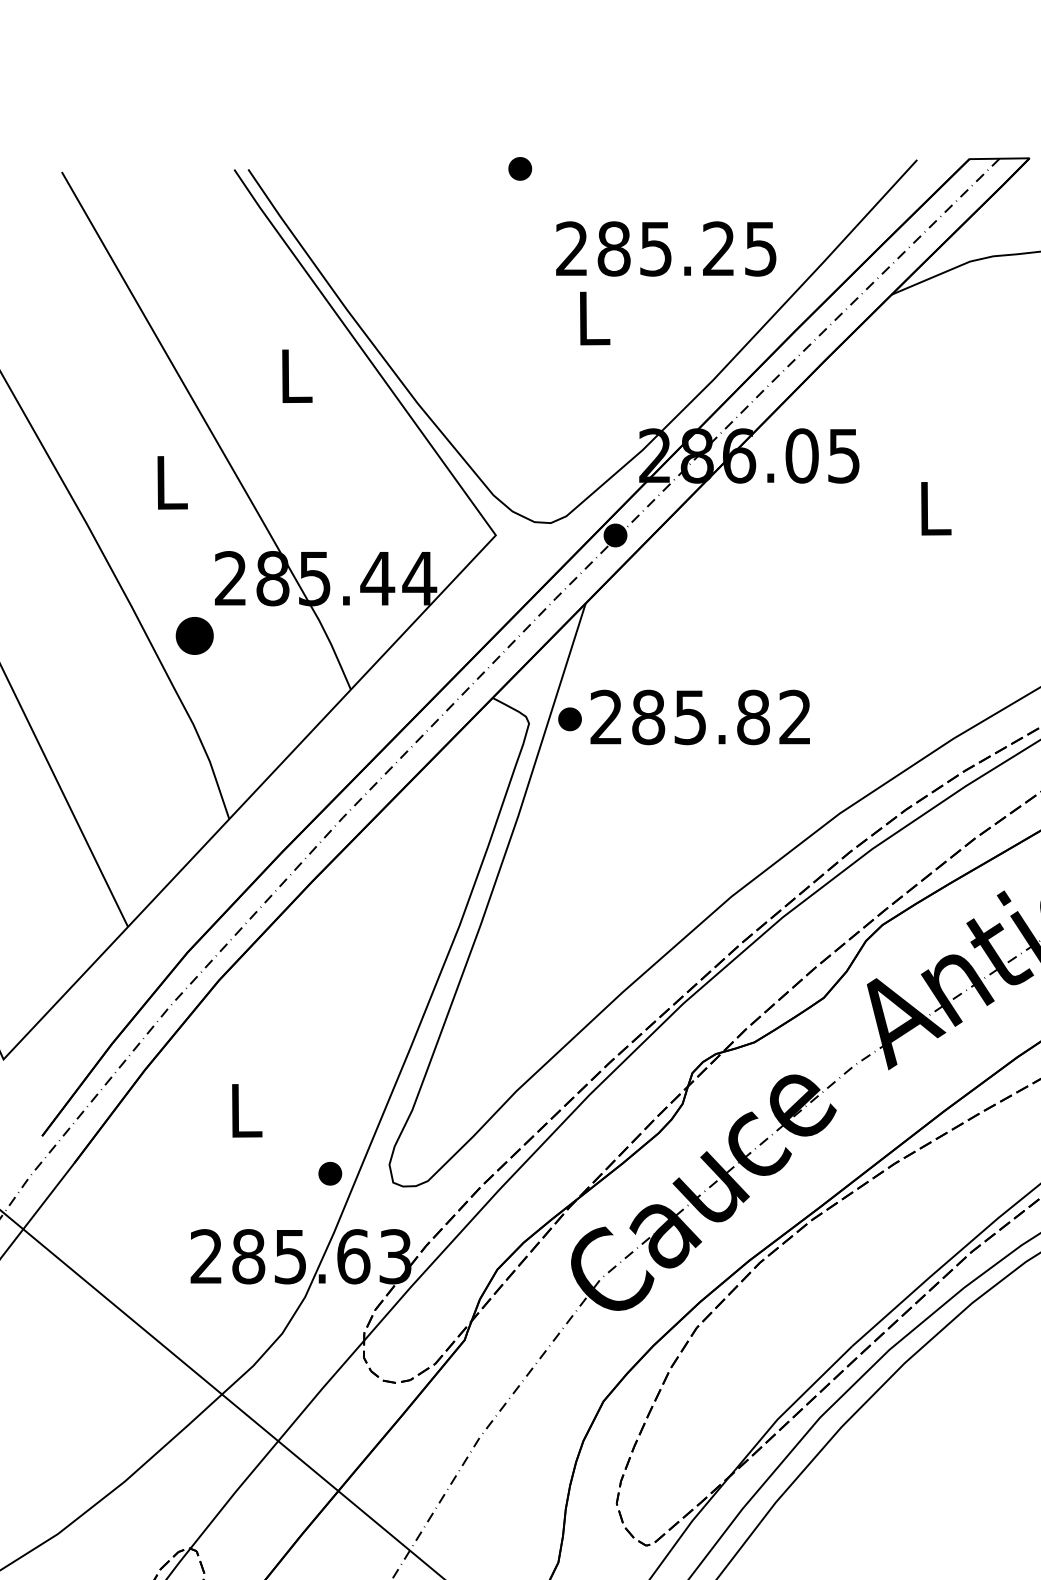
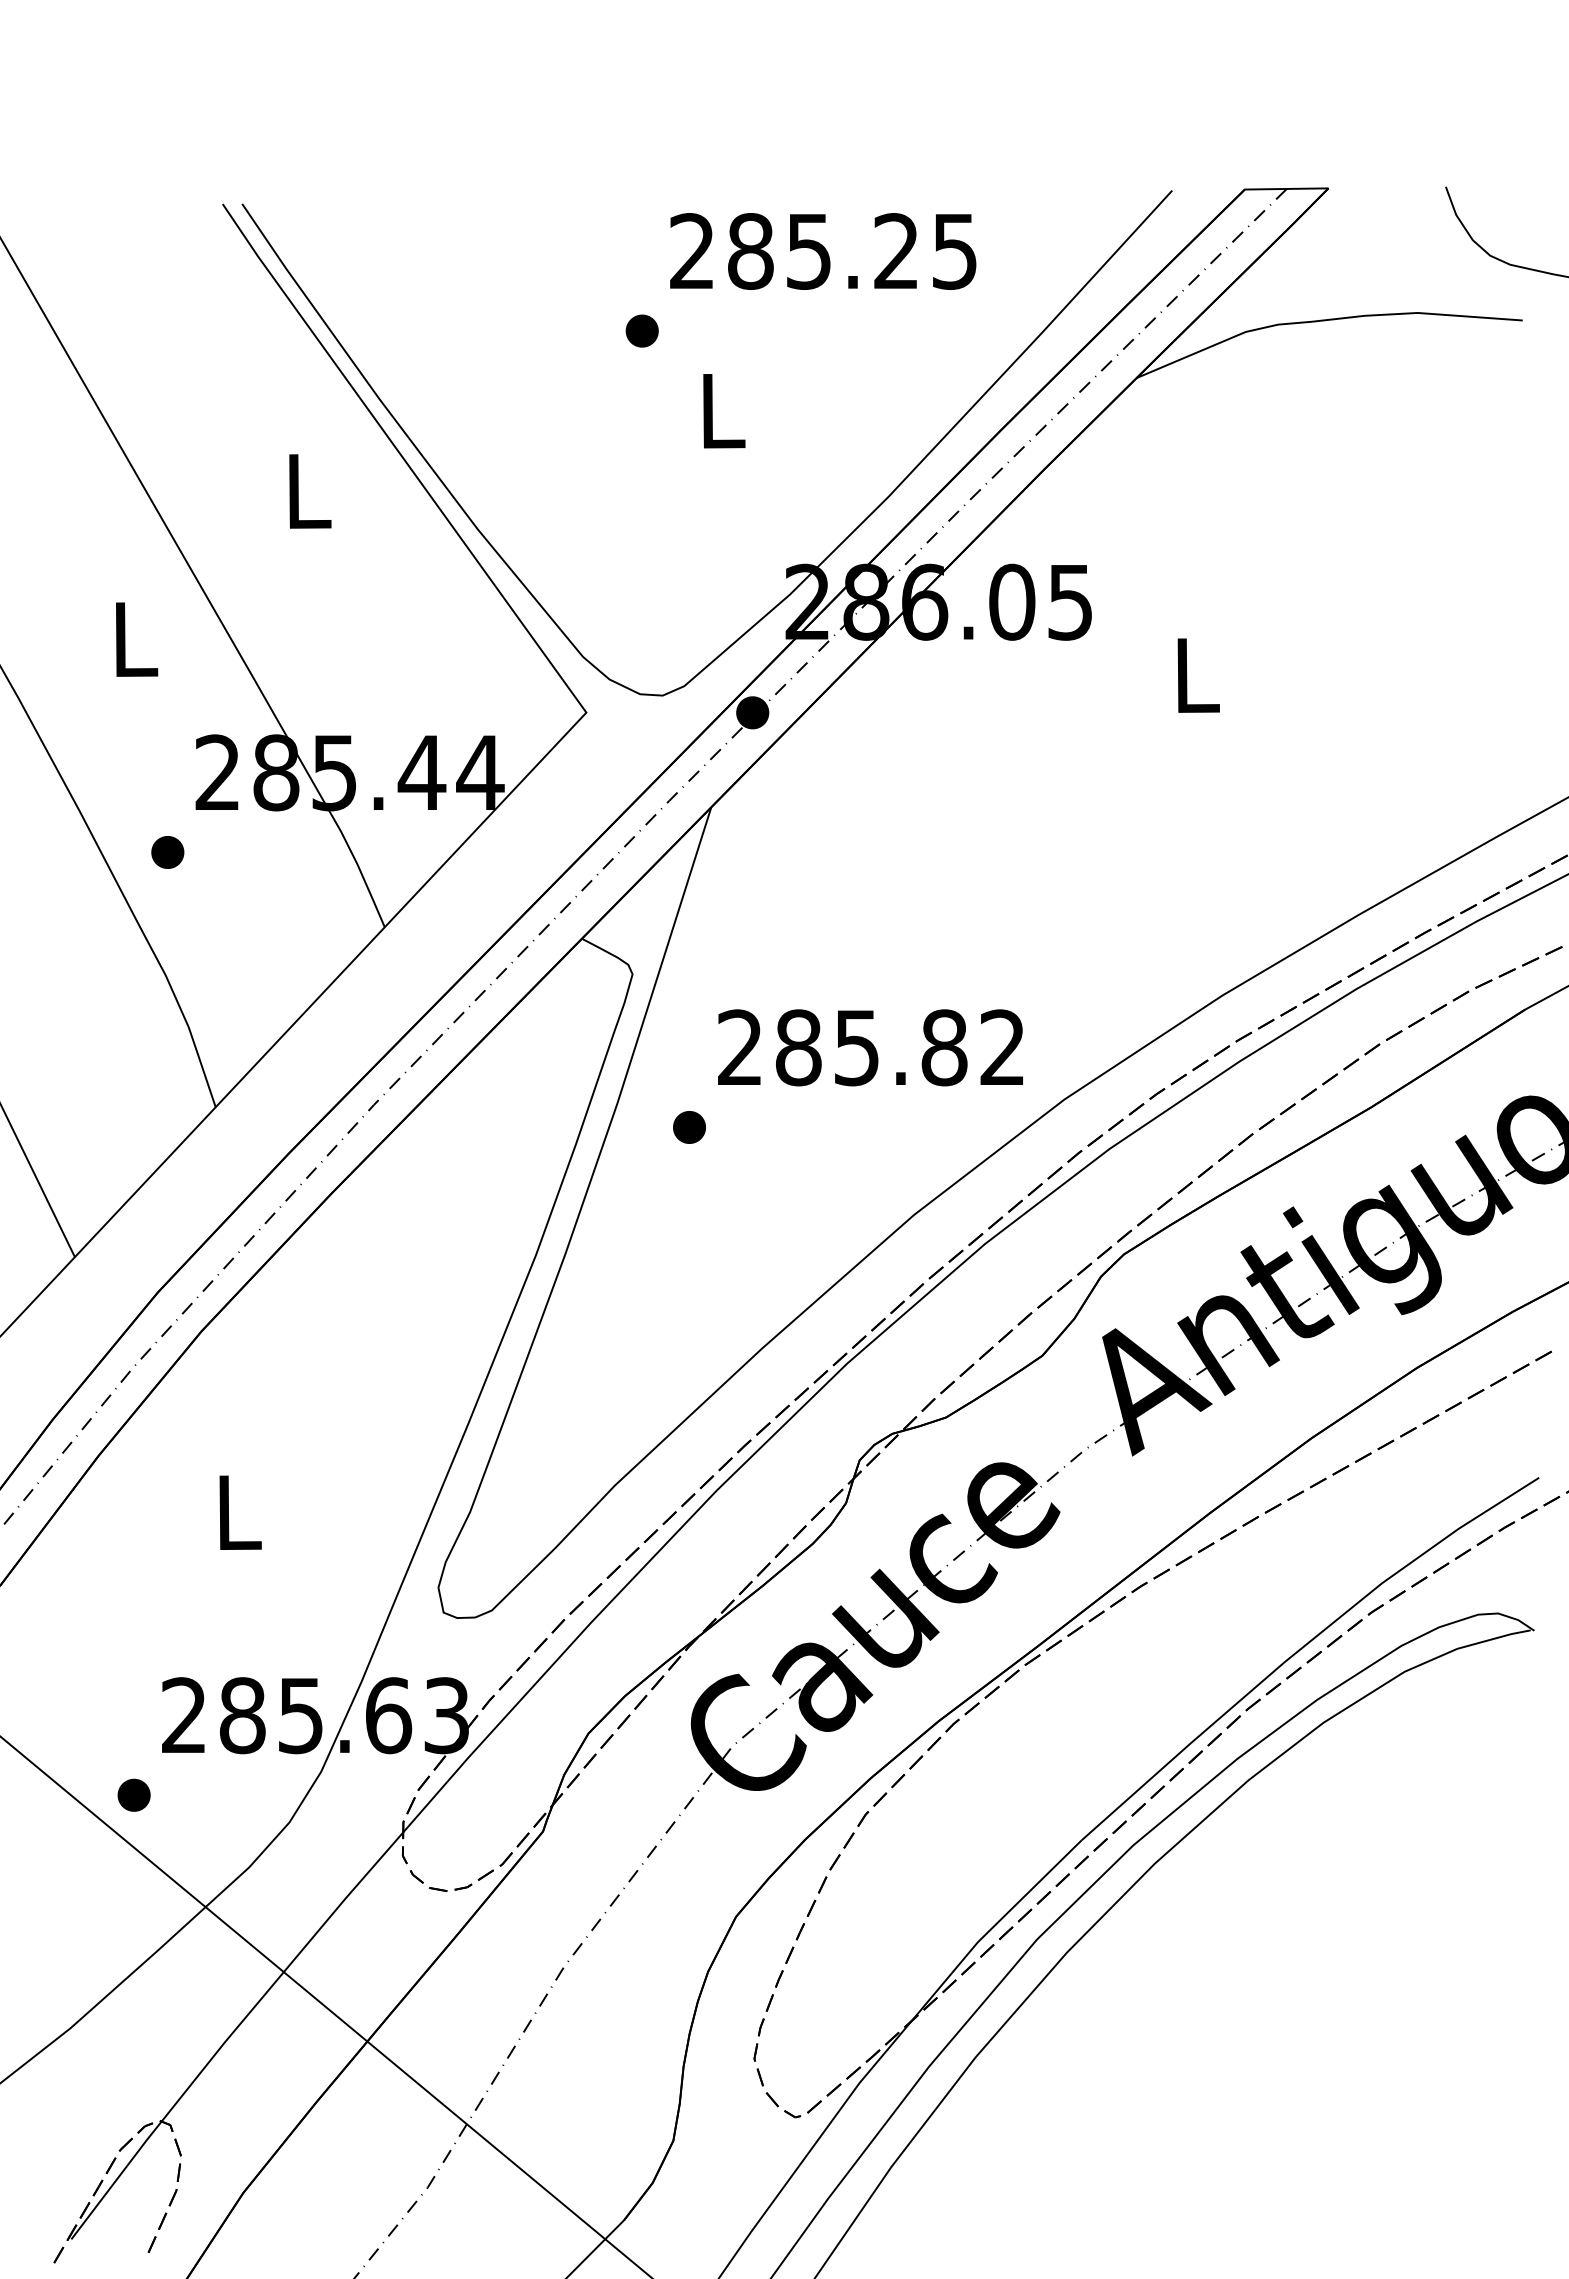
part: (519, 168) -> (641, 330), moved
text: (666, 249) -> (823, 251), moved
part: (194, 635) -> (167, 852), size x0.62
text: (700, 717) -> (870, 1047), moved
part: (570, 719) -> (689, 1127), moved
part: (329, 1173) -> (133, 1794), moved

